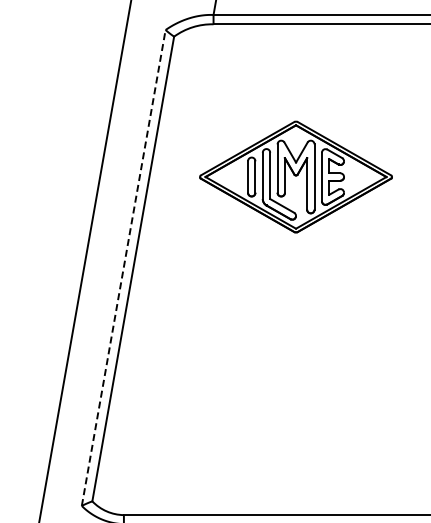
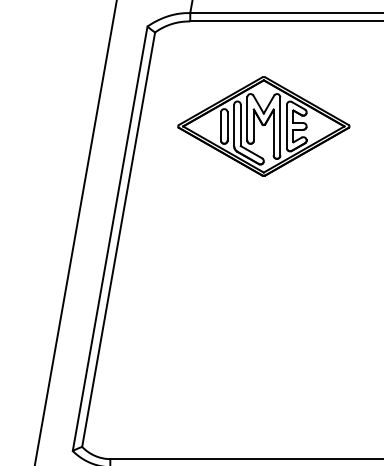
part: (295, 176) -> (263, 125), moved
line: (123, 267) -> (109, 238), dashed -> solid

